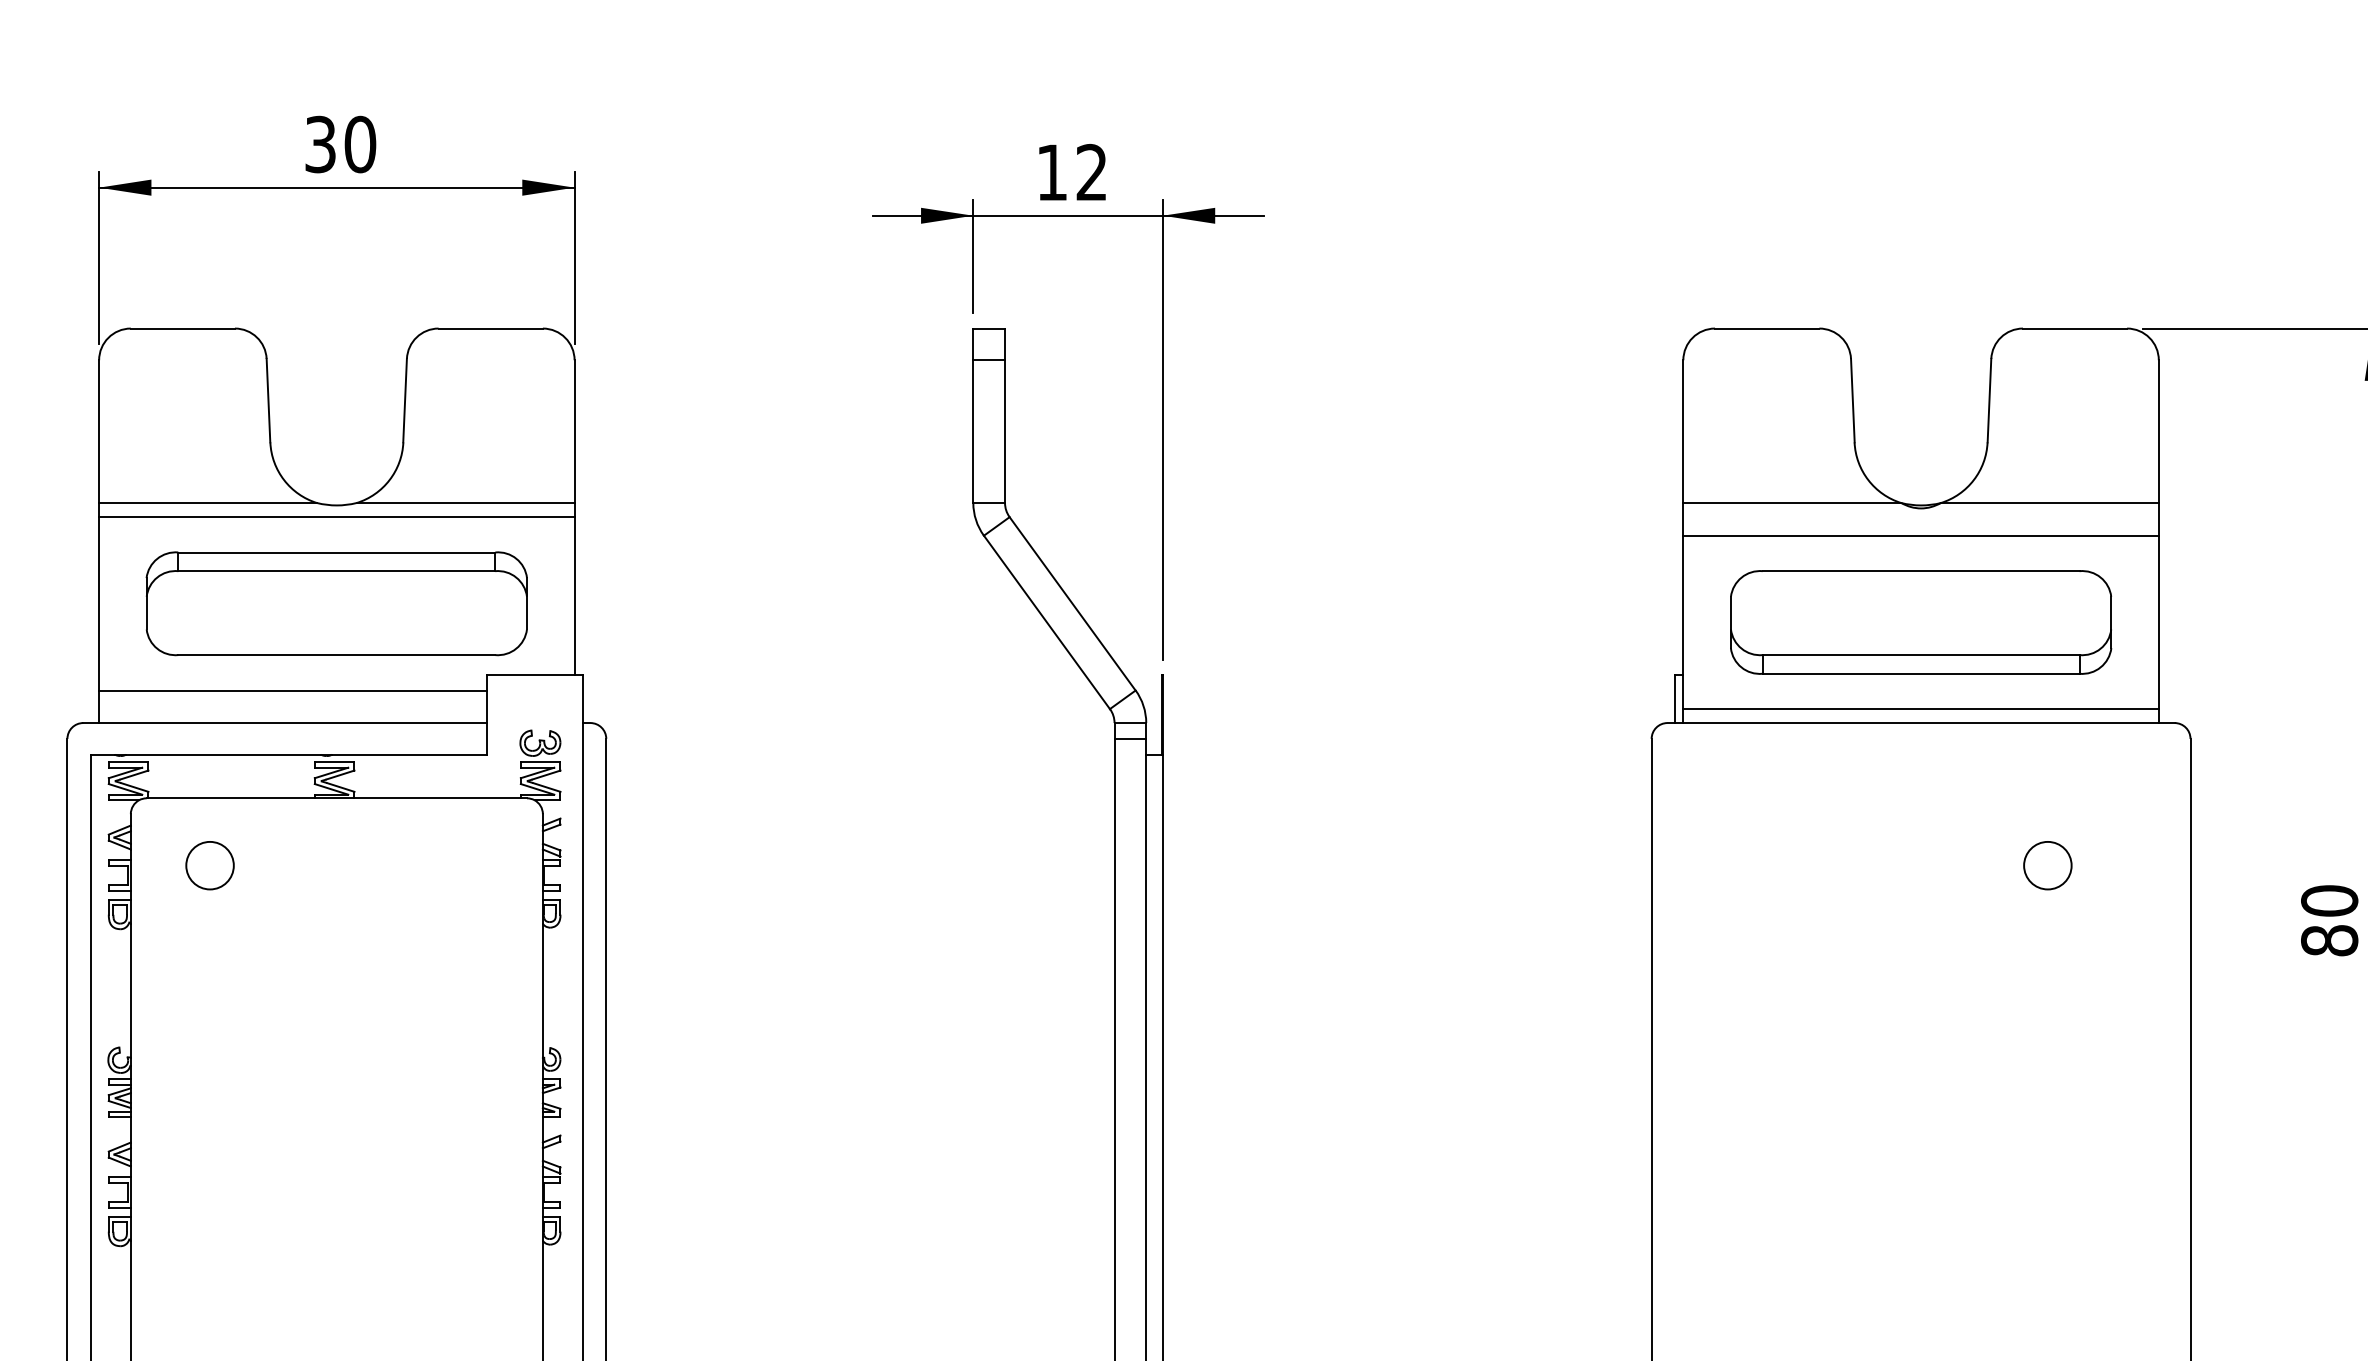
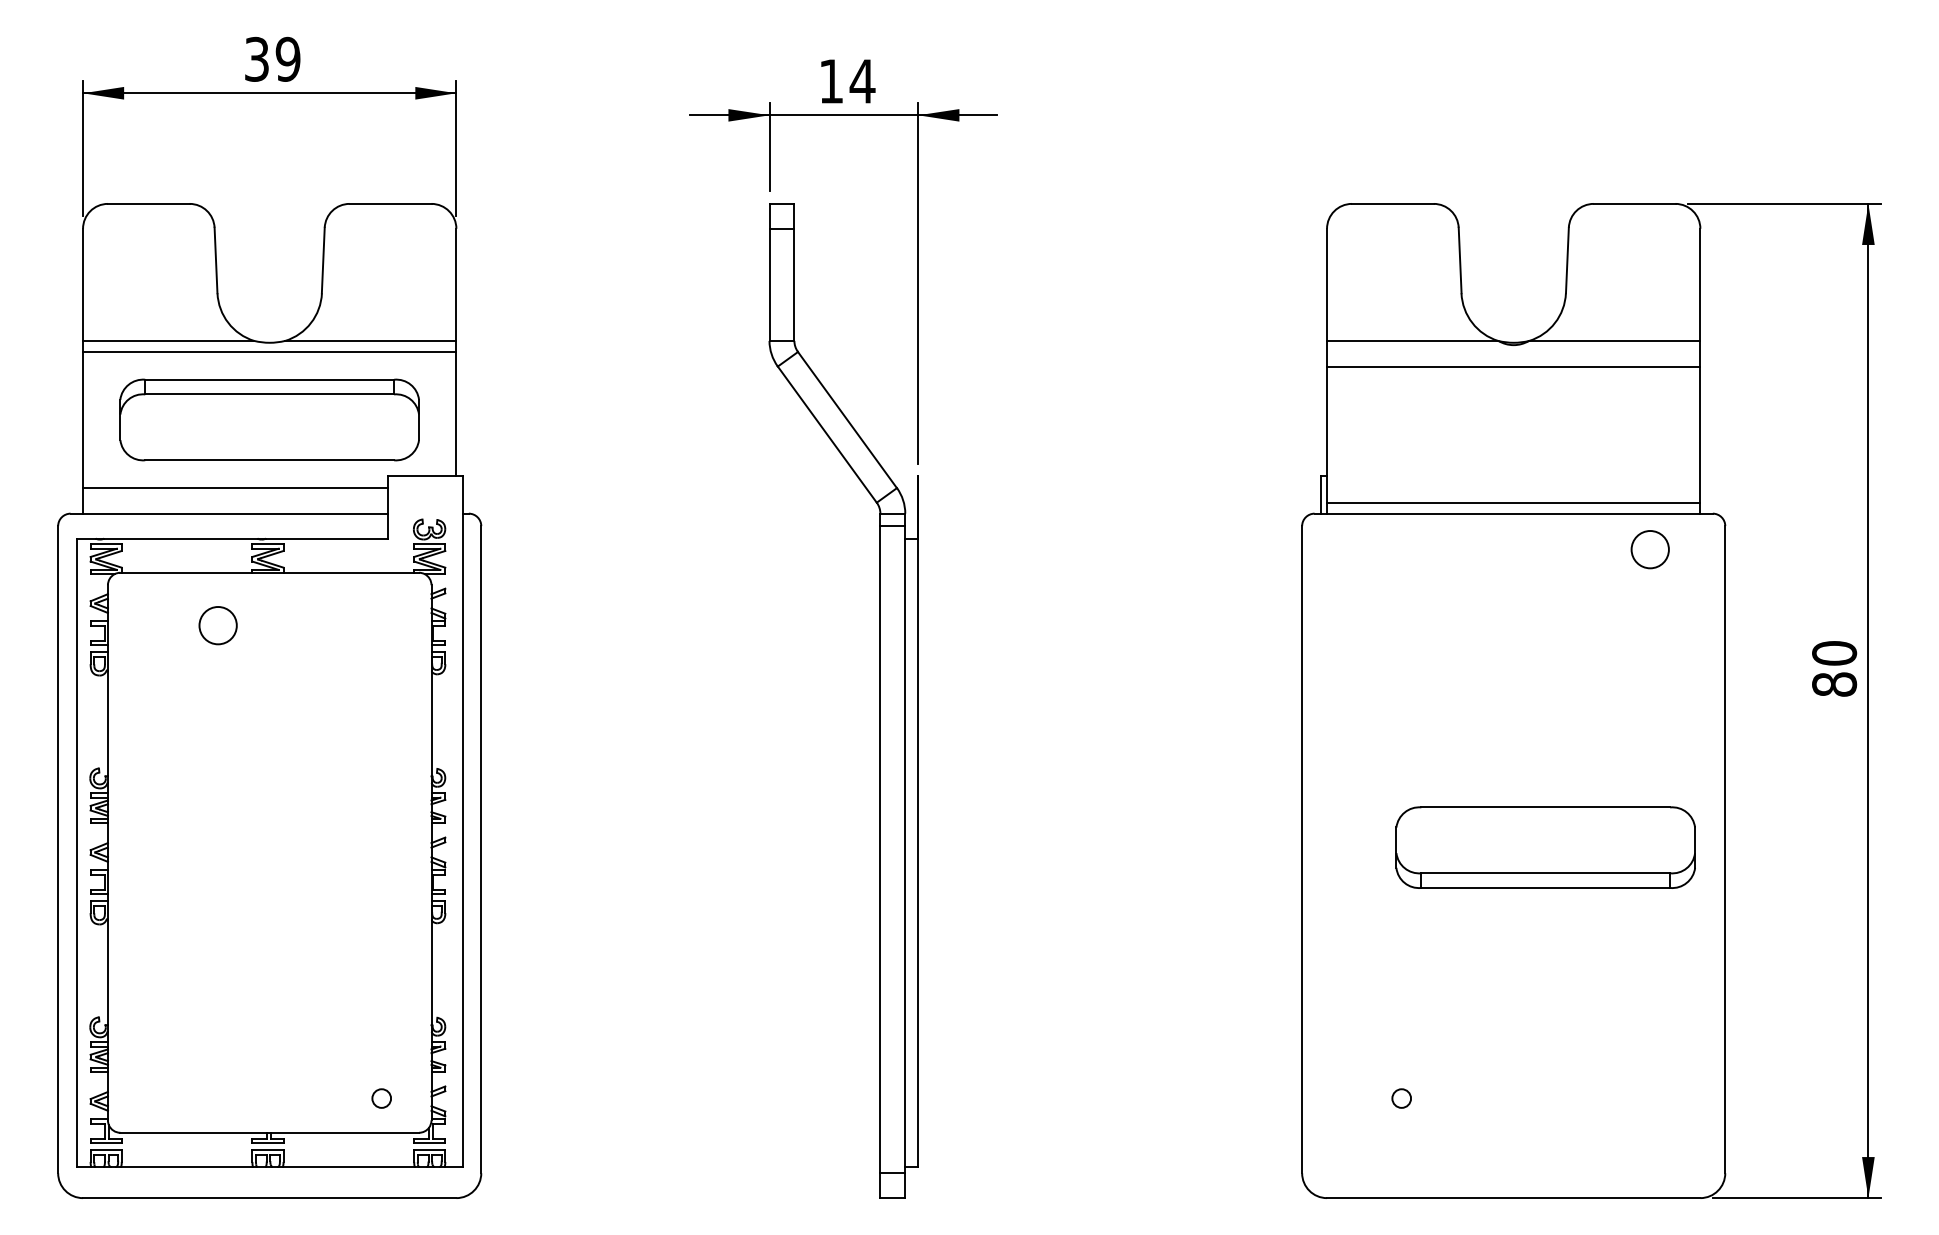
text: (359, 144) -> (287, 59), 30 -> 39
text: (1091, 172) -> (862, 81), 12 -> 14
part: (1920, 622) -> (1545, 847), moved
circle: (209, 865) -> (217, 625), moved
circle: (2046, 865) -> (1649, 549), moved

